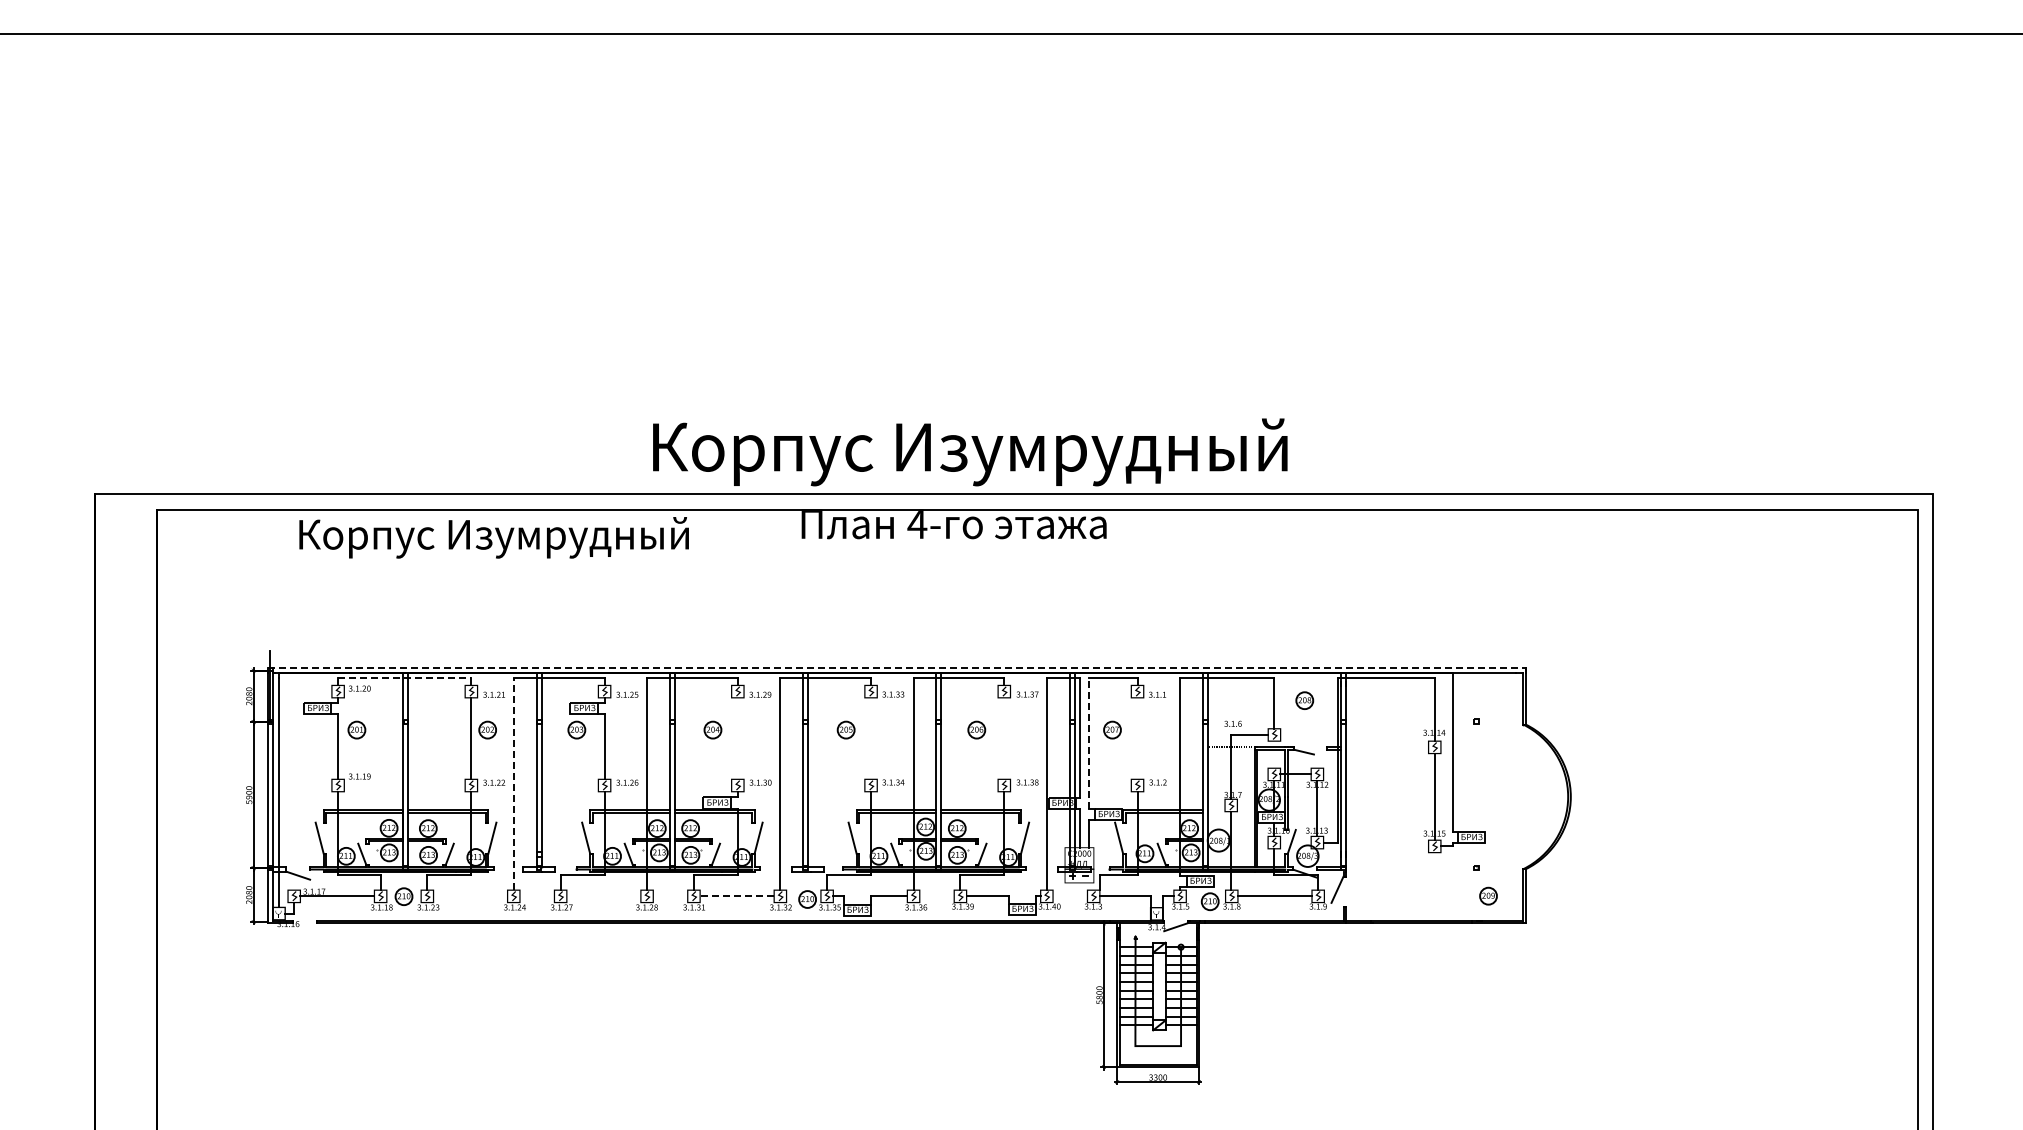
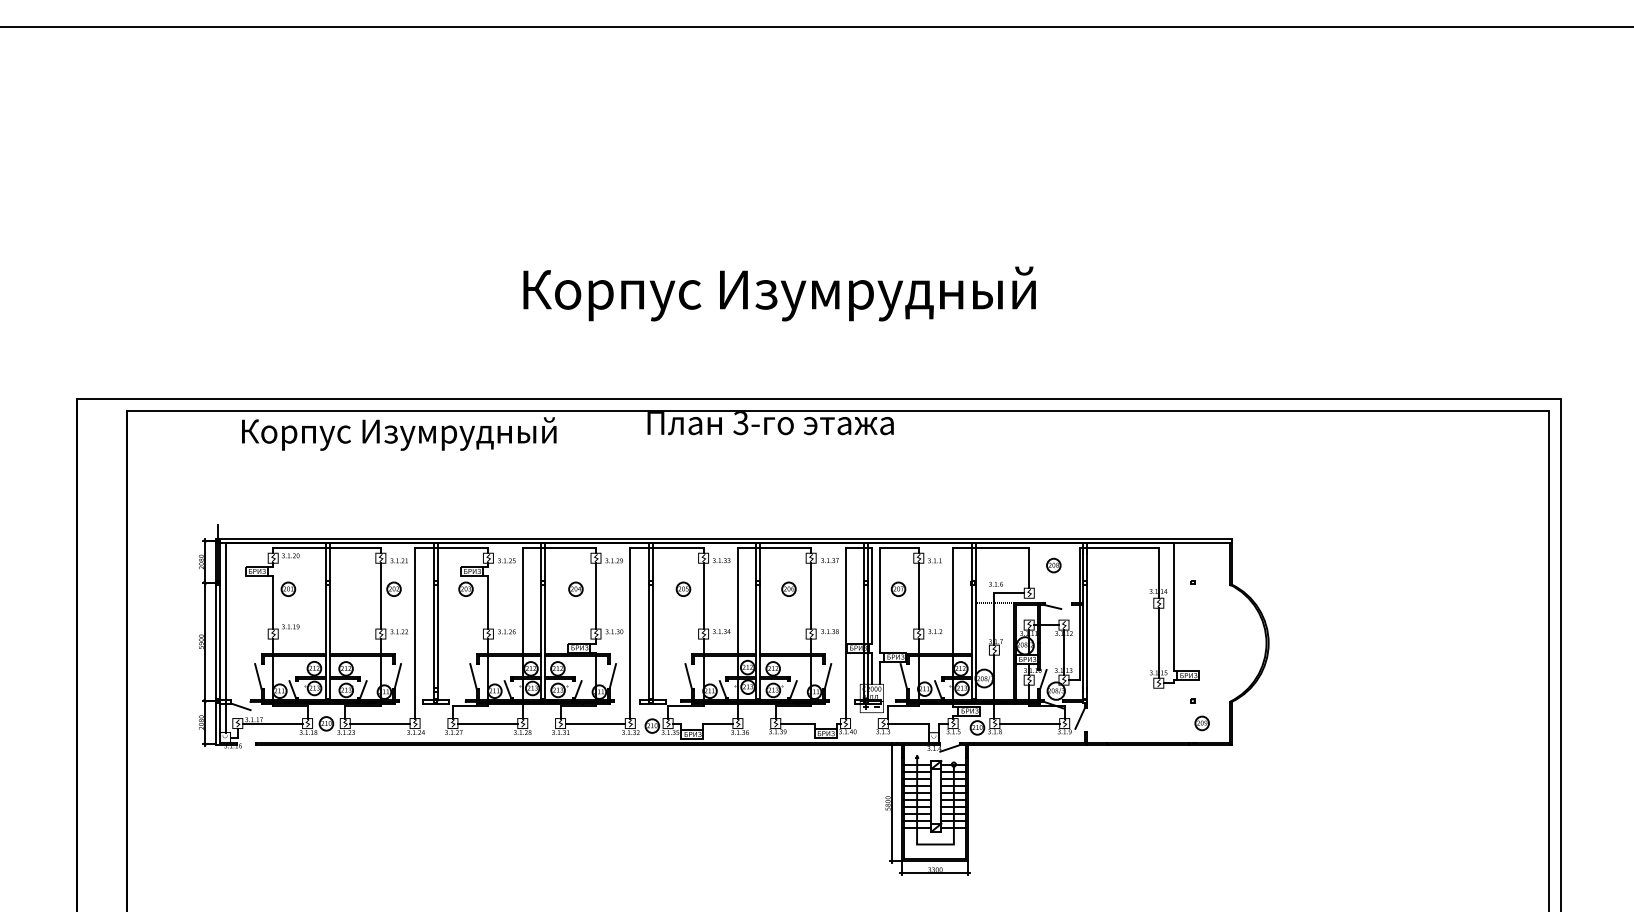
text: (970, 452) -> (779, 294), moved
text: (917, 525) -> (741, 424), 4- -> 3-
line: (897, 668) -> (724, 539), dashed -> solid
line: (404, 678) -> (326, 547), dashed -> solid
line: (737, 738) -> (595, 596), added
line: (871, 738) -> (703, 596), added
line: (1004, 738) -> (811, 596), added
line: (1137, 738) -> (918, 596), added
line: (1089, 743) -> (879, 600), dashed -> solid
line: (513, 784) -> (414, 633), dashed -> solid
line: (470, 896) -> (380, 723), added
line: (603, 896) -> (487, 723), added
line: (736, 896) -> (594, 723), dashed -> solid

